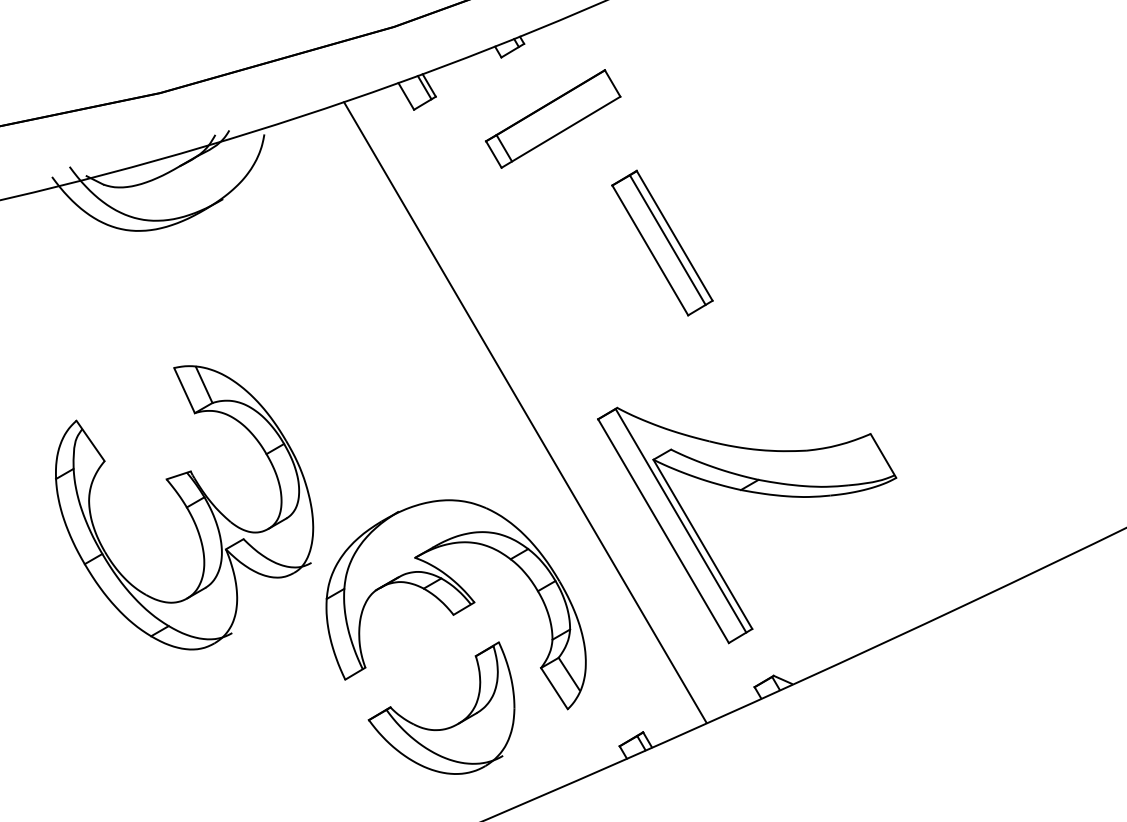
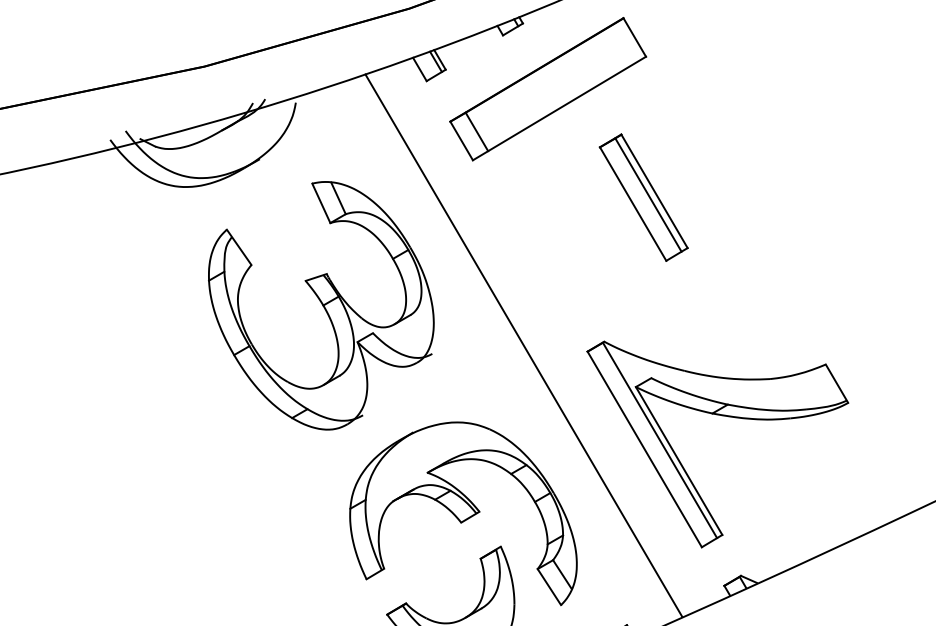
part: (553, 118) -> (548, 88), size x1.67
part: (184, 507) -> (321, 305), moved

